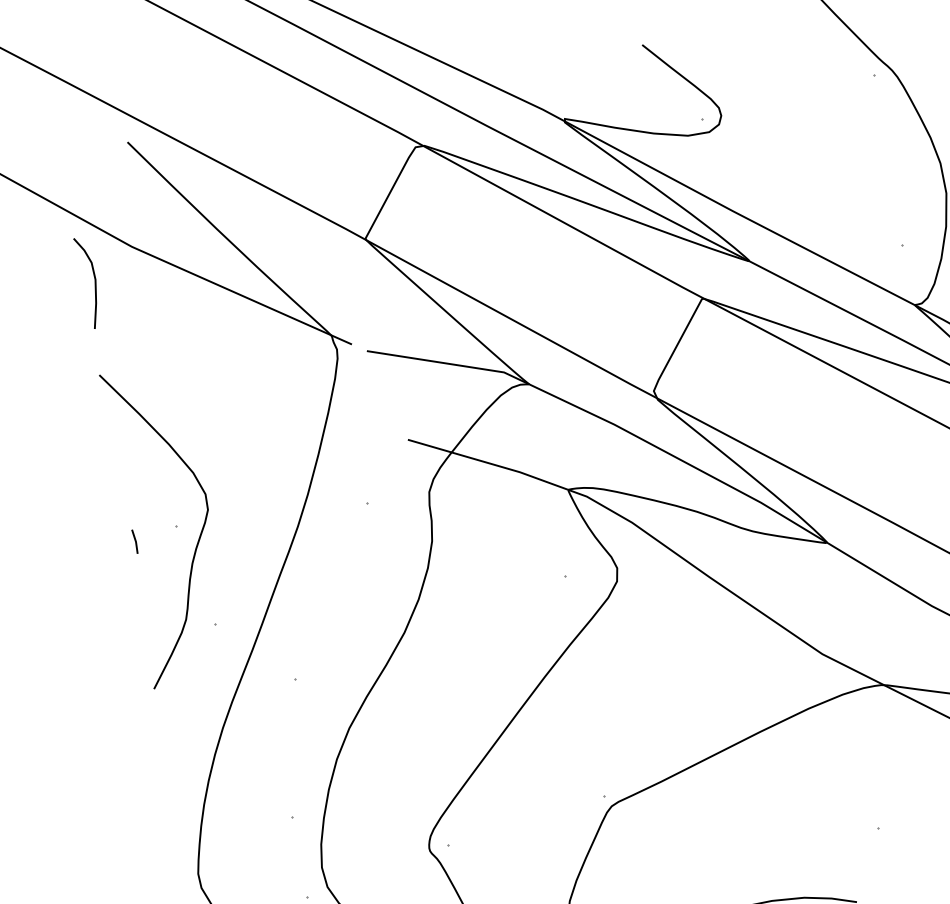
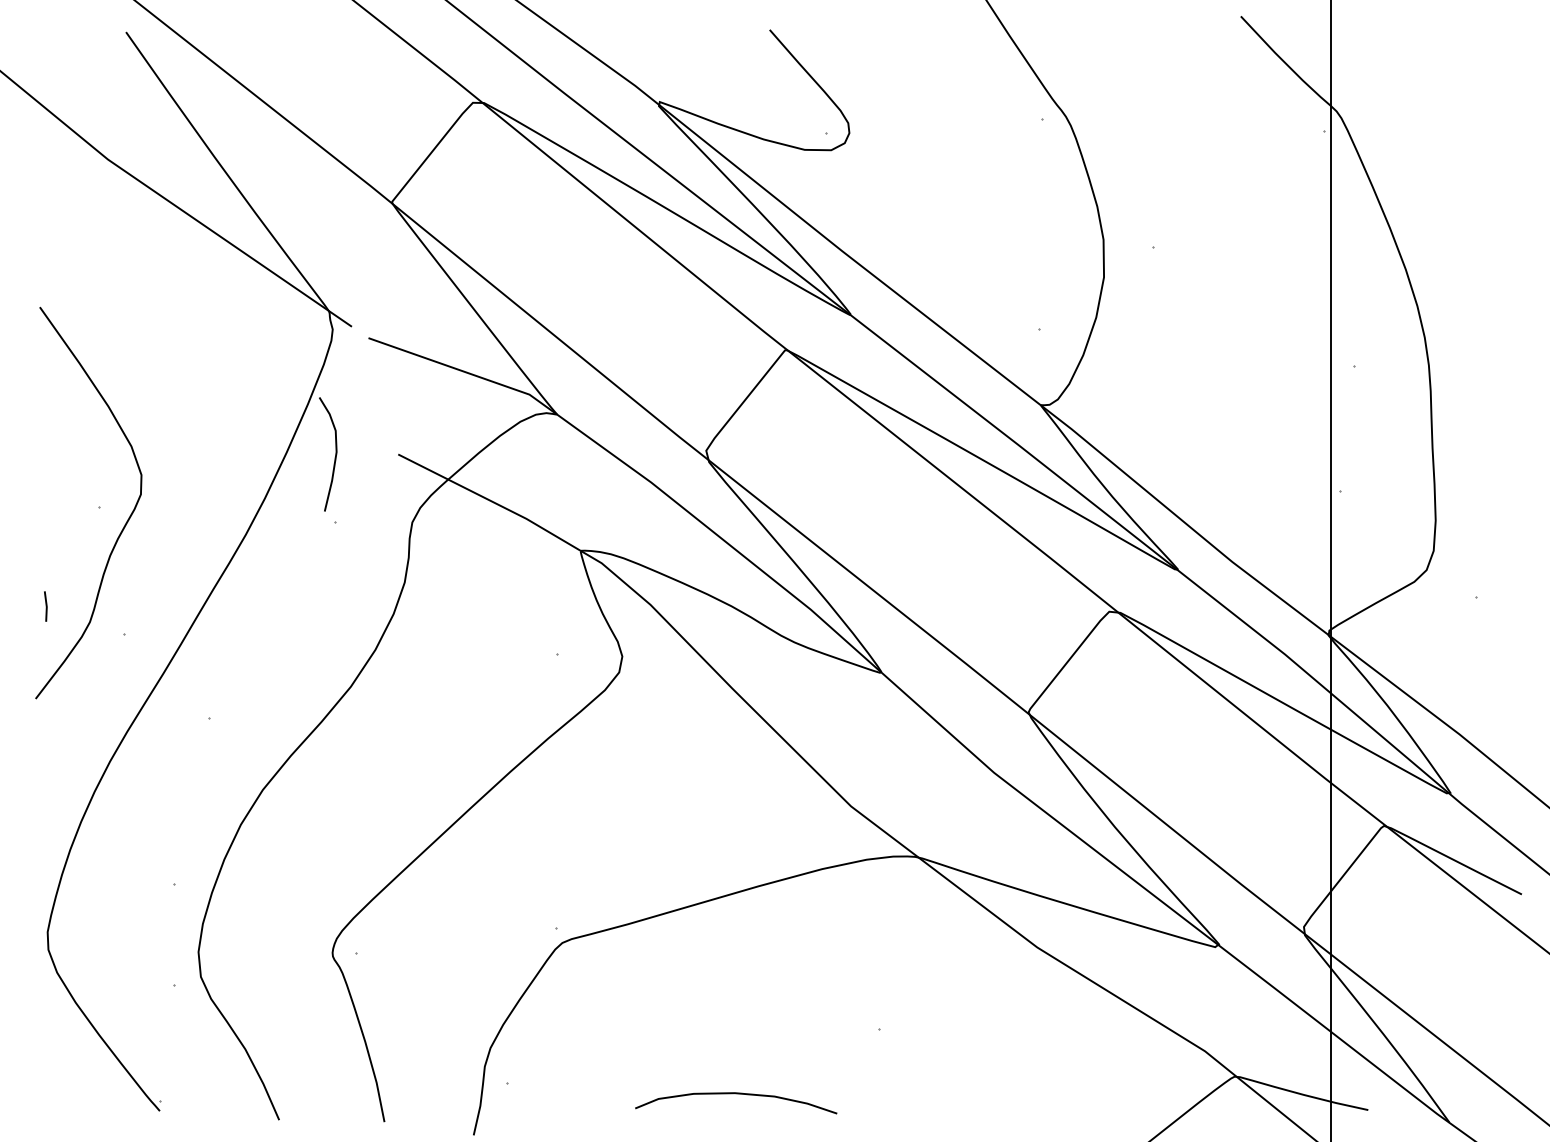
curve: (94, 284) -> (334, 457), moved
line: (134, 541) -> (45, 606), moved

